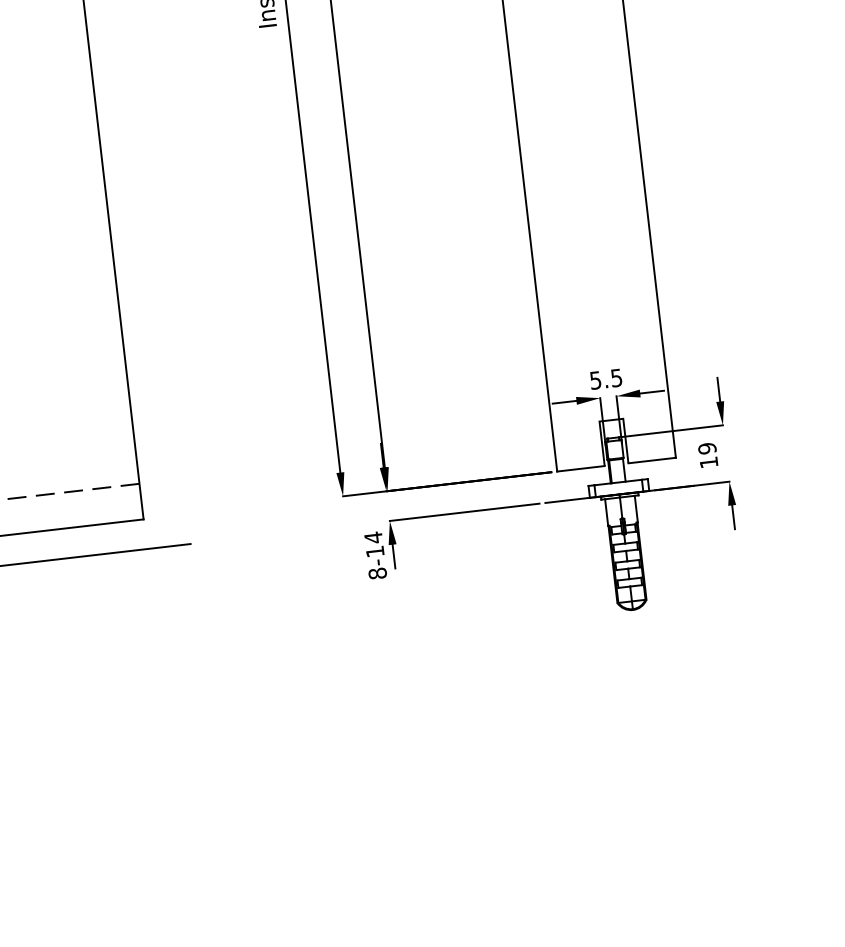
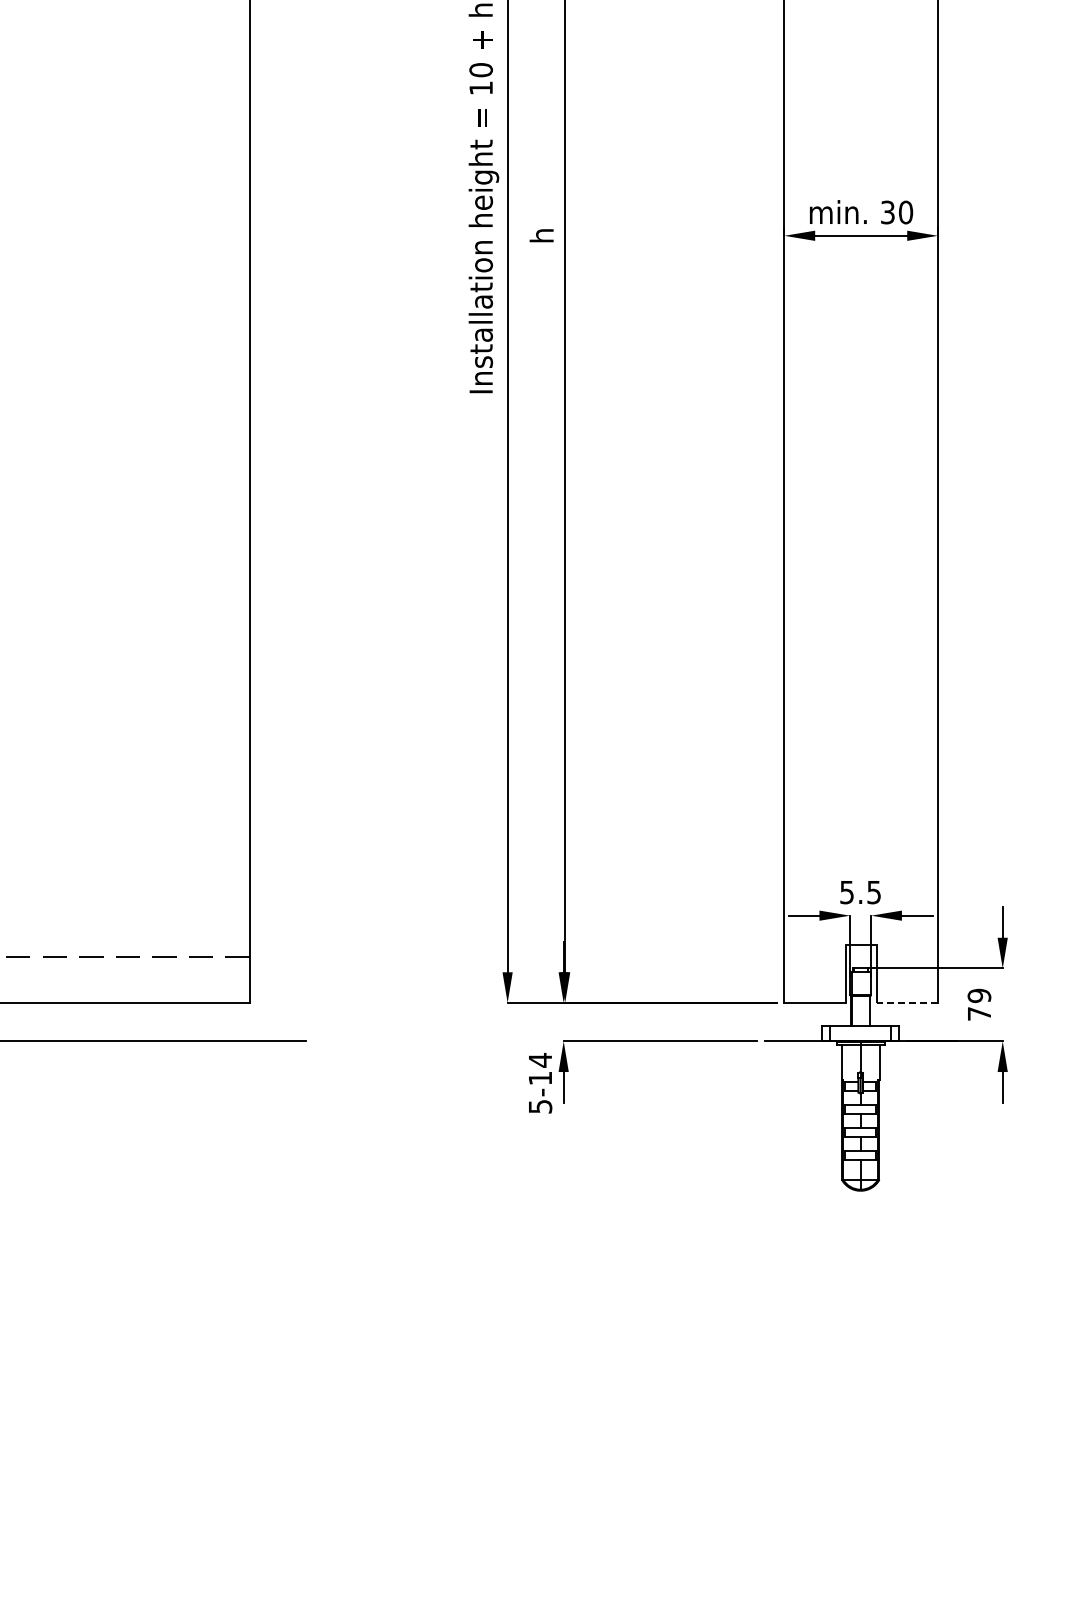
line: (652, 460) -> (907, 1002), solid -> dashed
text: (708, 462) -> (979, 1013), 19 -> 79
text: (377, 573) -> (540, 1106), 8-14 -> 5-14

